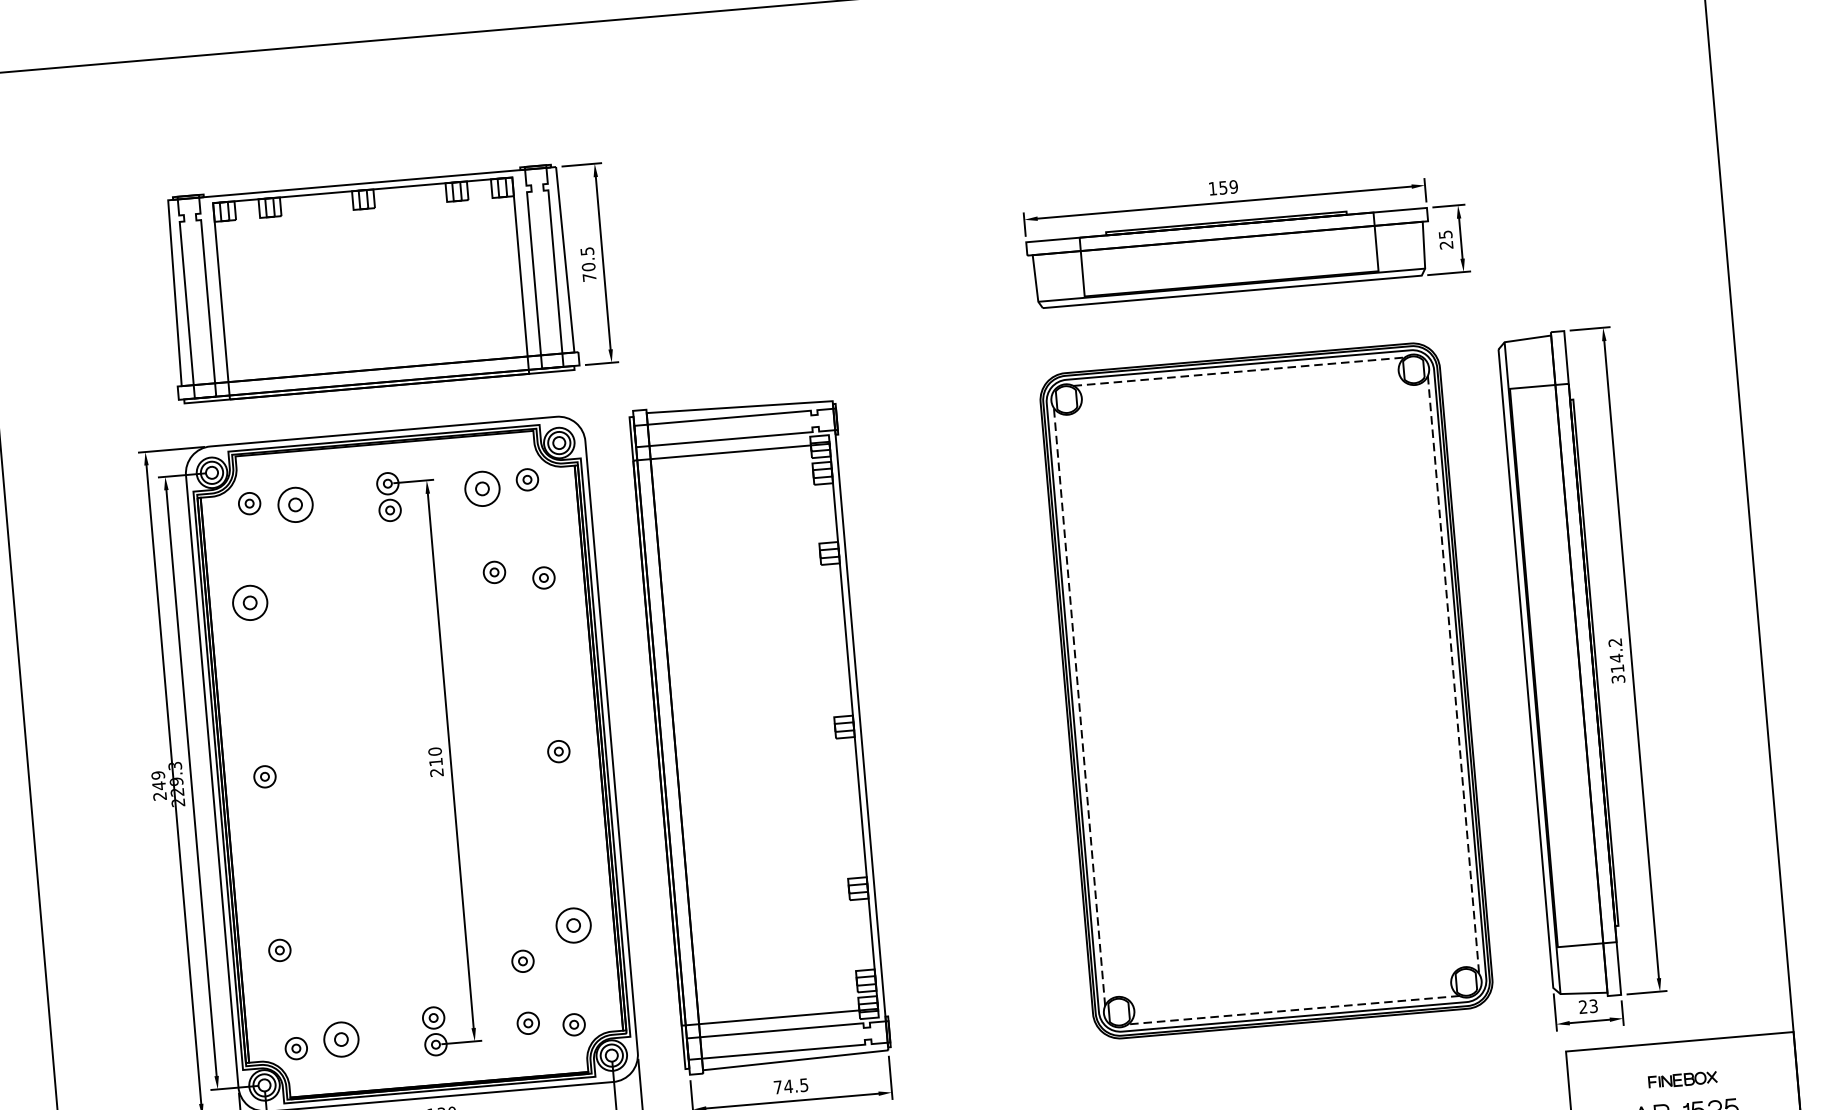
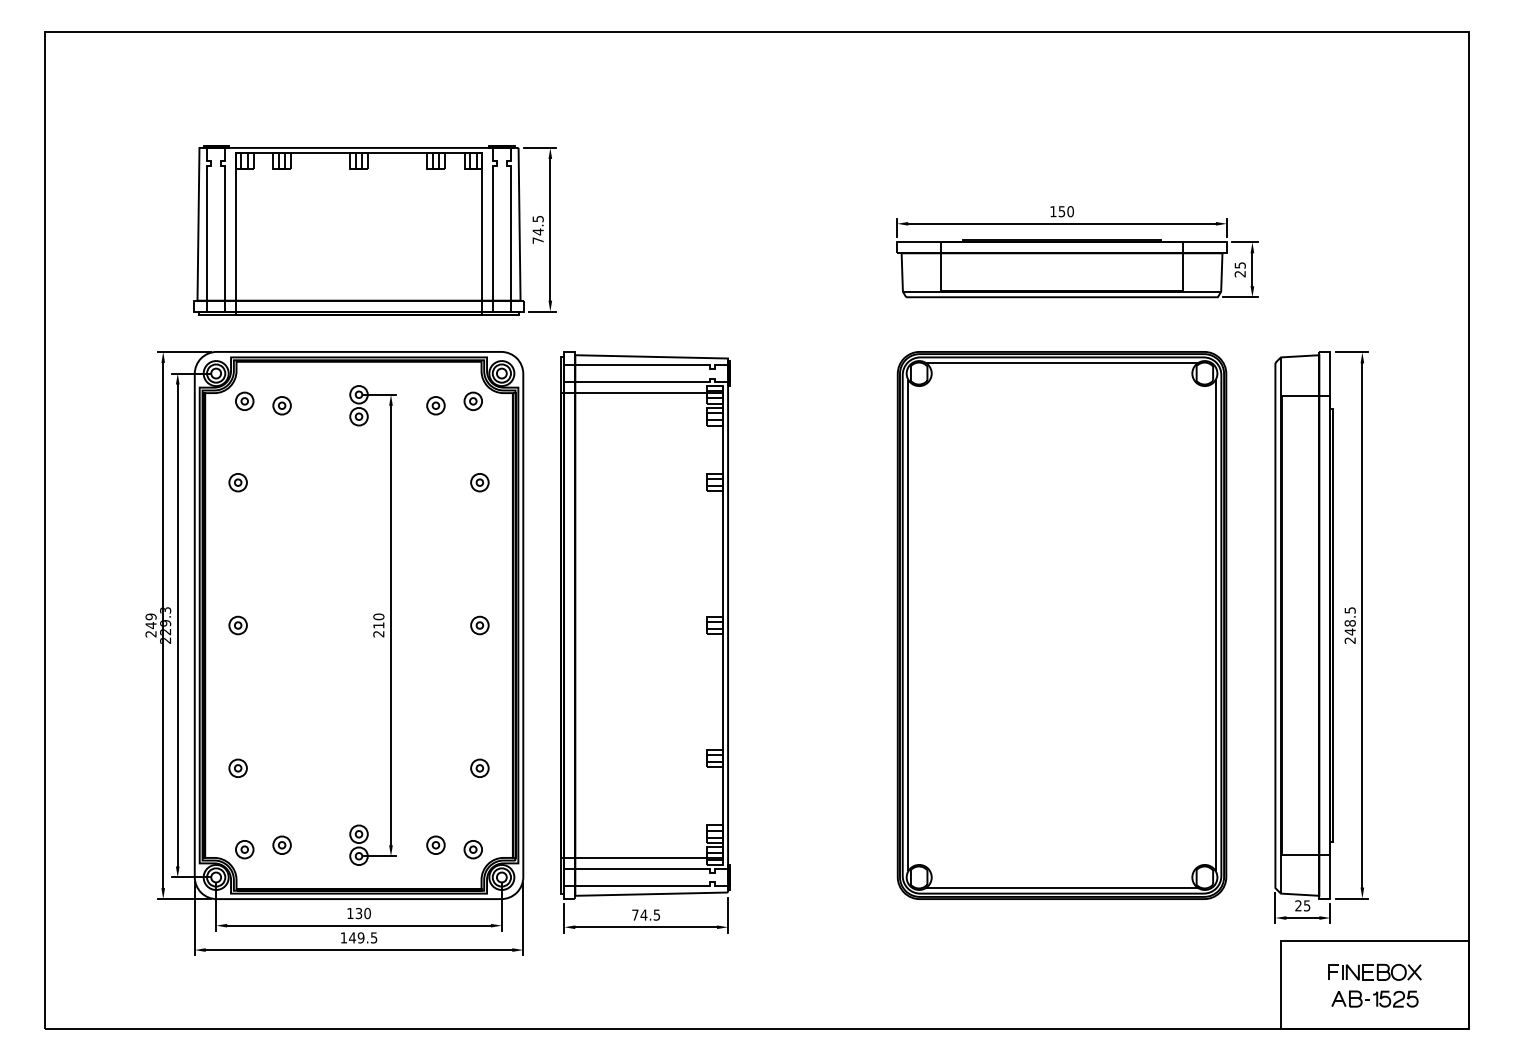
text: (1233, 186) -> (1070, 211), 159 -> 150
text: (587, 266) -> (537, 231), 70.5 -> 74.5
line: (1239, 371) -> (1062, 362), dashed -> solid
part: (481, 488) -> (435, 405), size x0.62
part: (294, 504) -> (281, 405), size x0.62
part: (494, 572) -> (439, 474), removed
part: (249, 603) -> (237, 482), size x0.62
text: (1615, 660) -> (1349, 625), 314.2 -> 248.5
line: (1453, 674) -> (1215, 625), dashed -> solid
line: (1079, 706) -> (908, 625), dashed -> solid
part: (573, 924) -> (479, 767), size x0.62
part: (522, 960) -> (435, 793), removed
text: (1594, 1005) -> (1307, 905), 23 -> 25
line: (1293, 1010) -> (1061, 888), dashed -> solid
part: (340, 1038) -> (281, 844), size x0.62
part: (1682, 1078) -> (1374, 971), size x1.67

